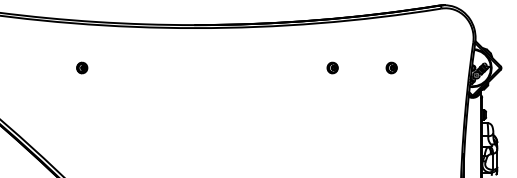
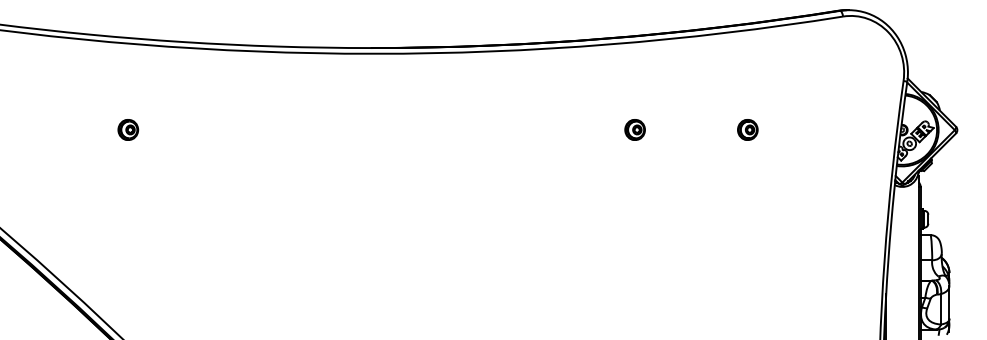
part: (82, 67) -> (128, 128), moved

